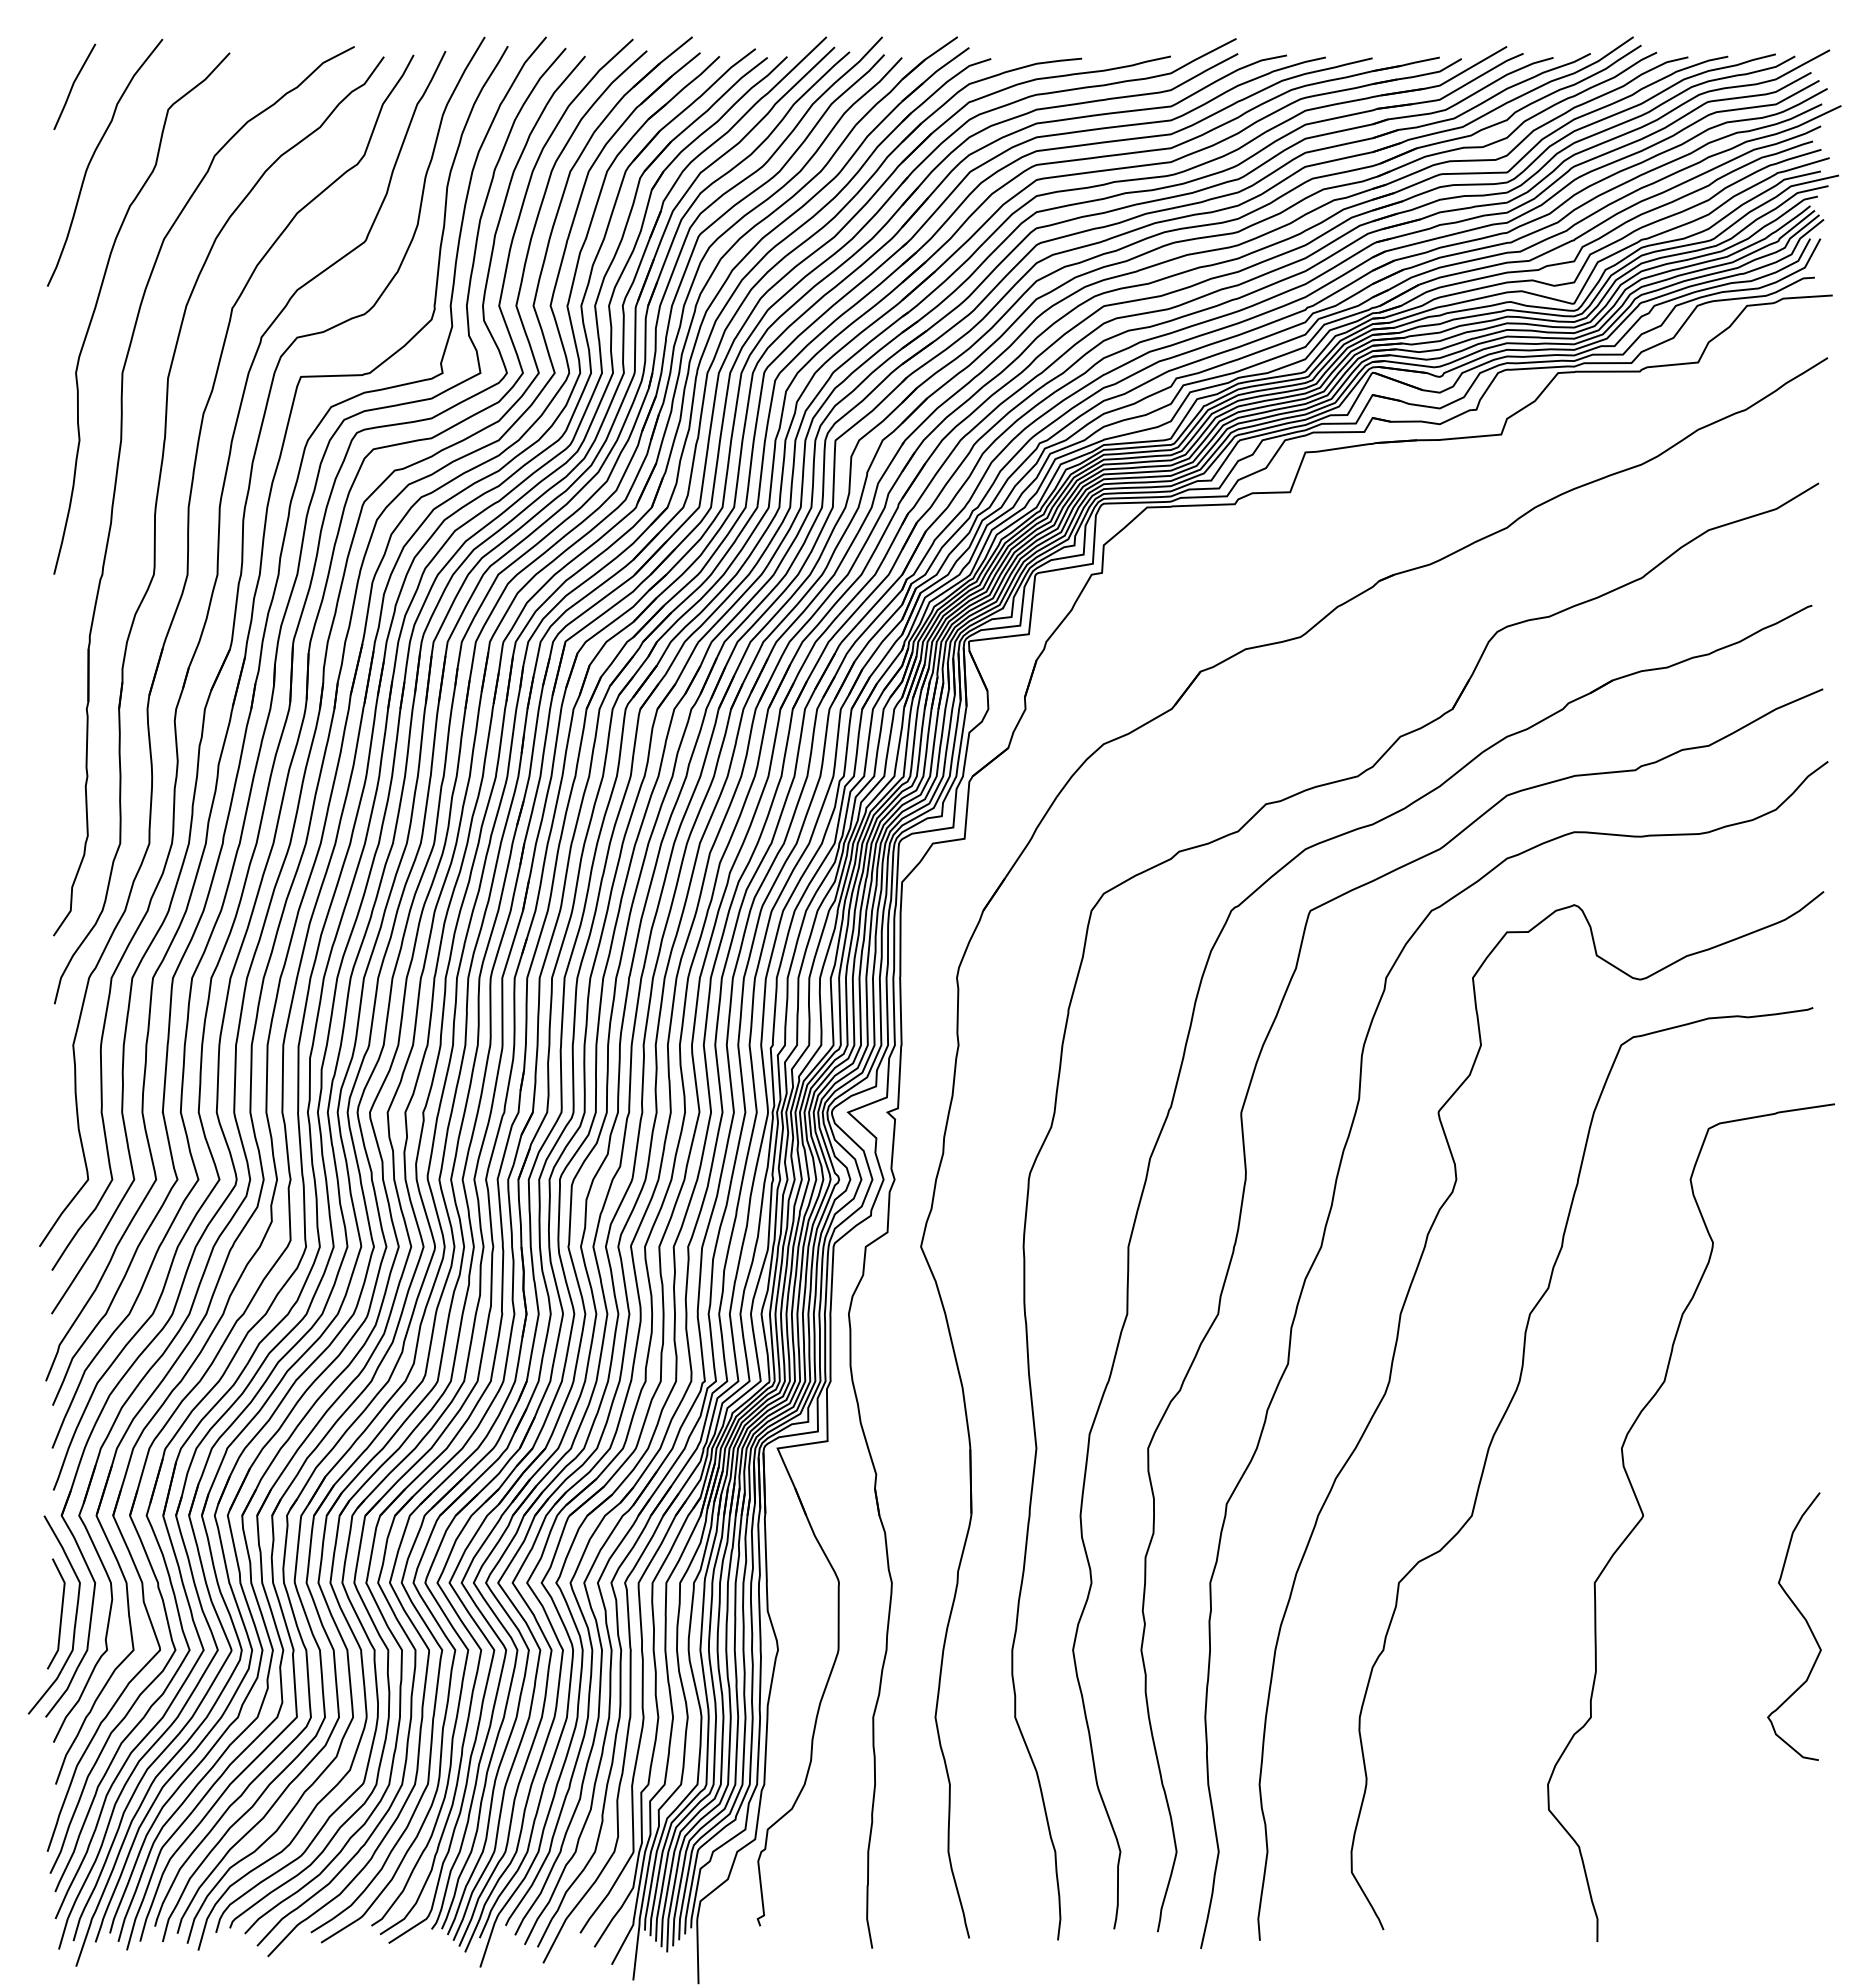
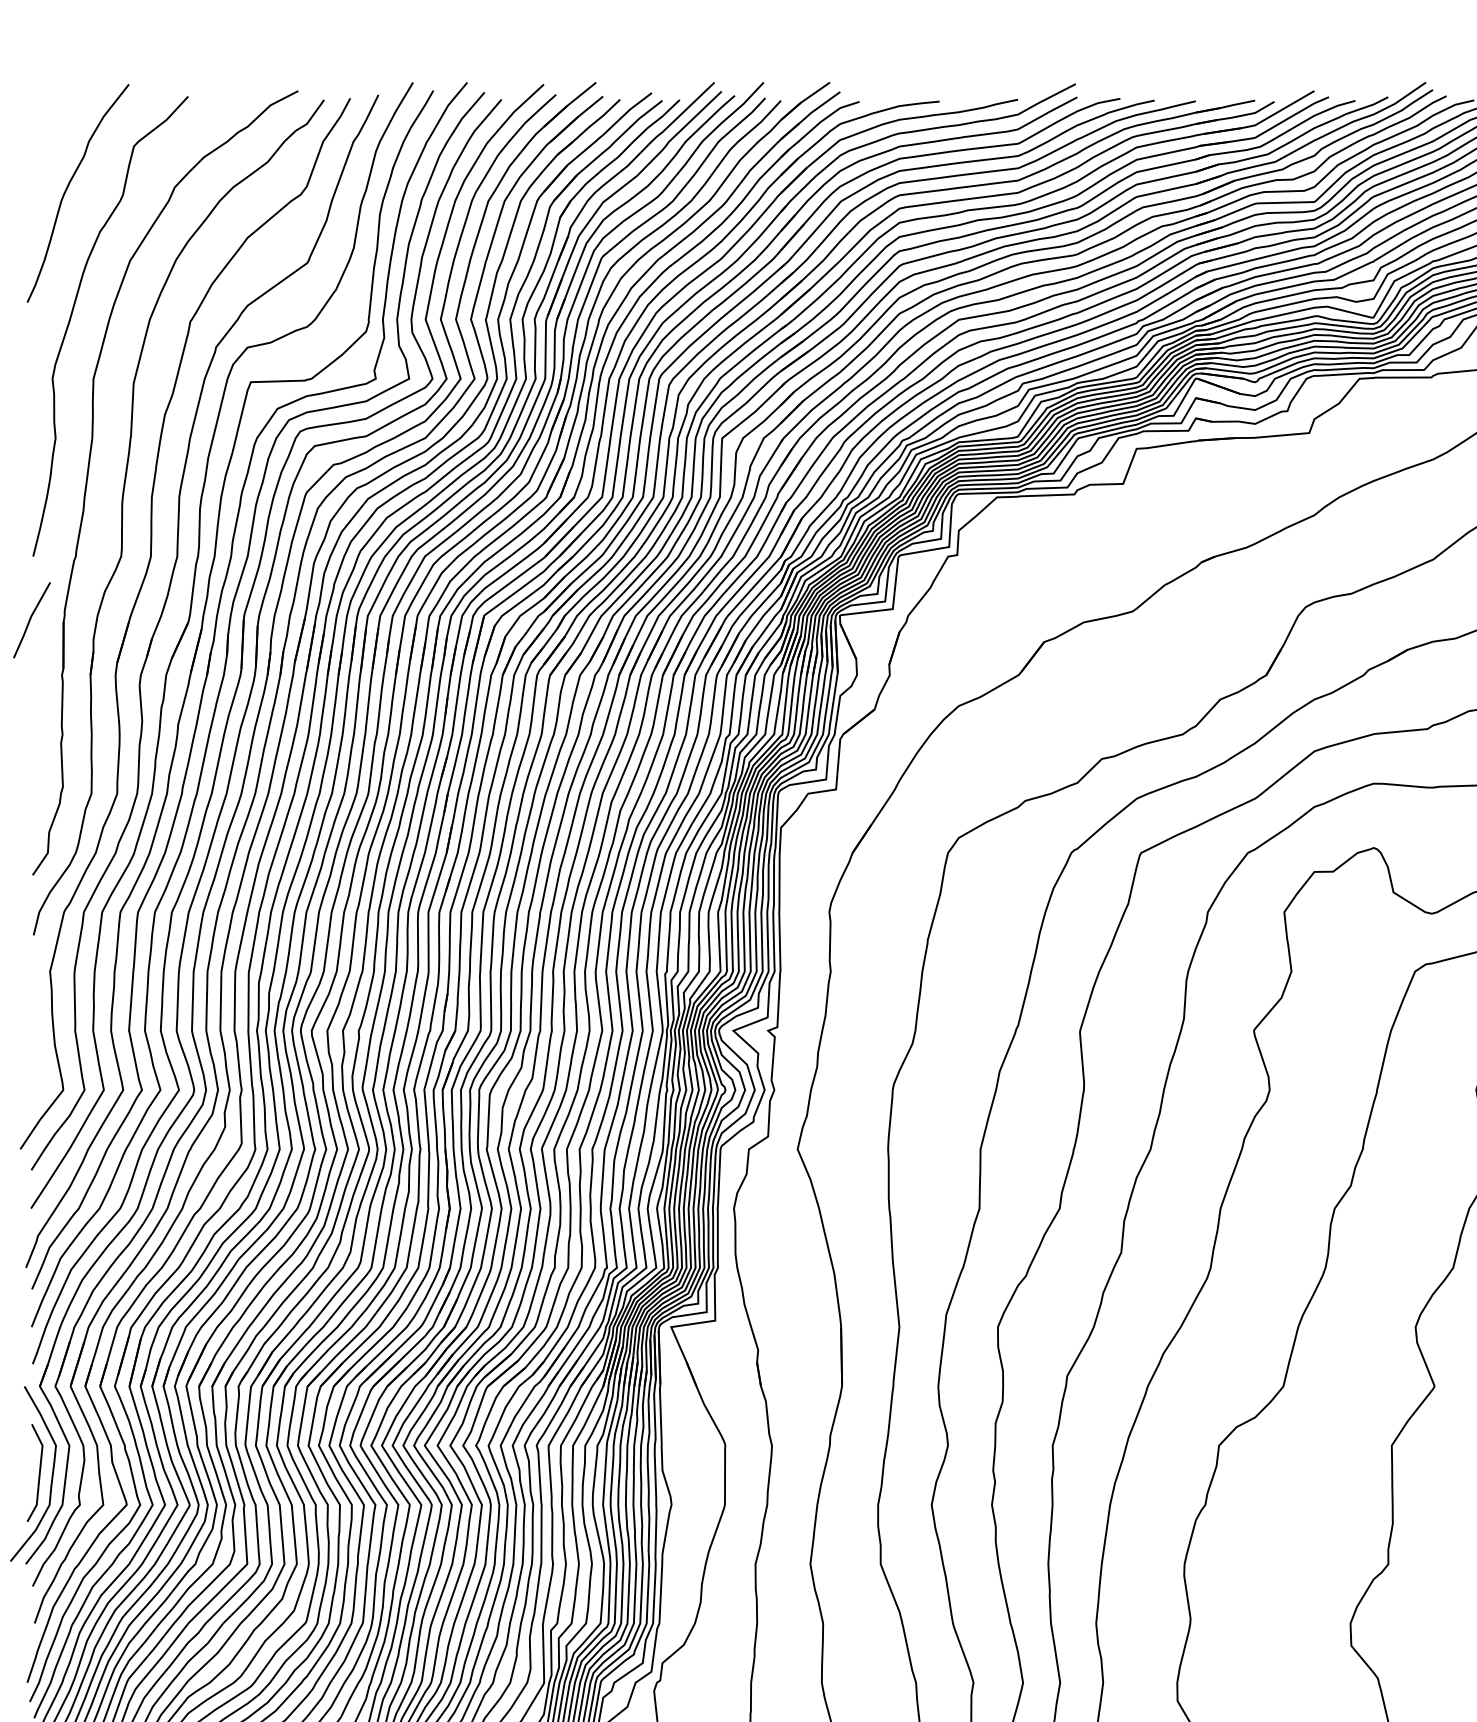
line: (73, 86) -> (30, 619), moved

